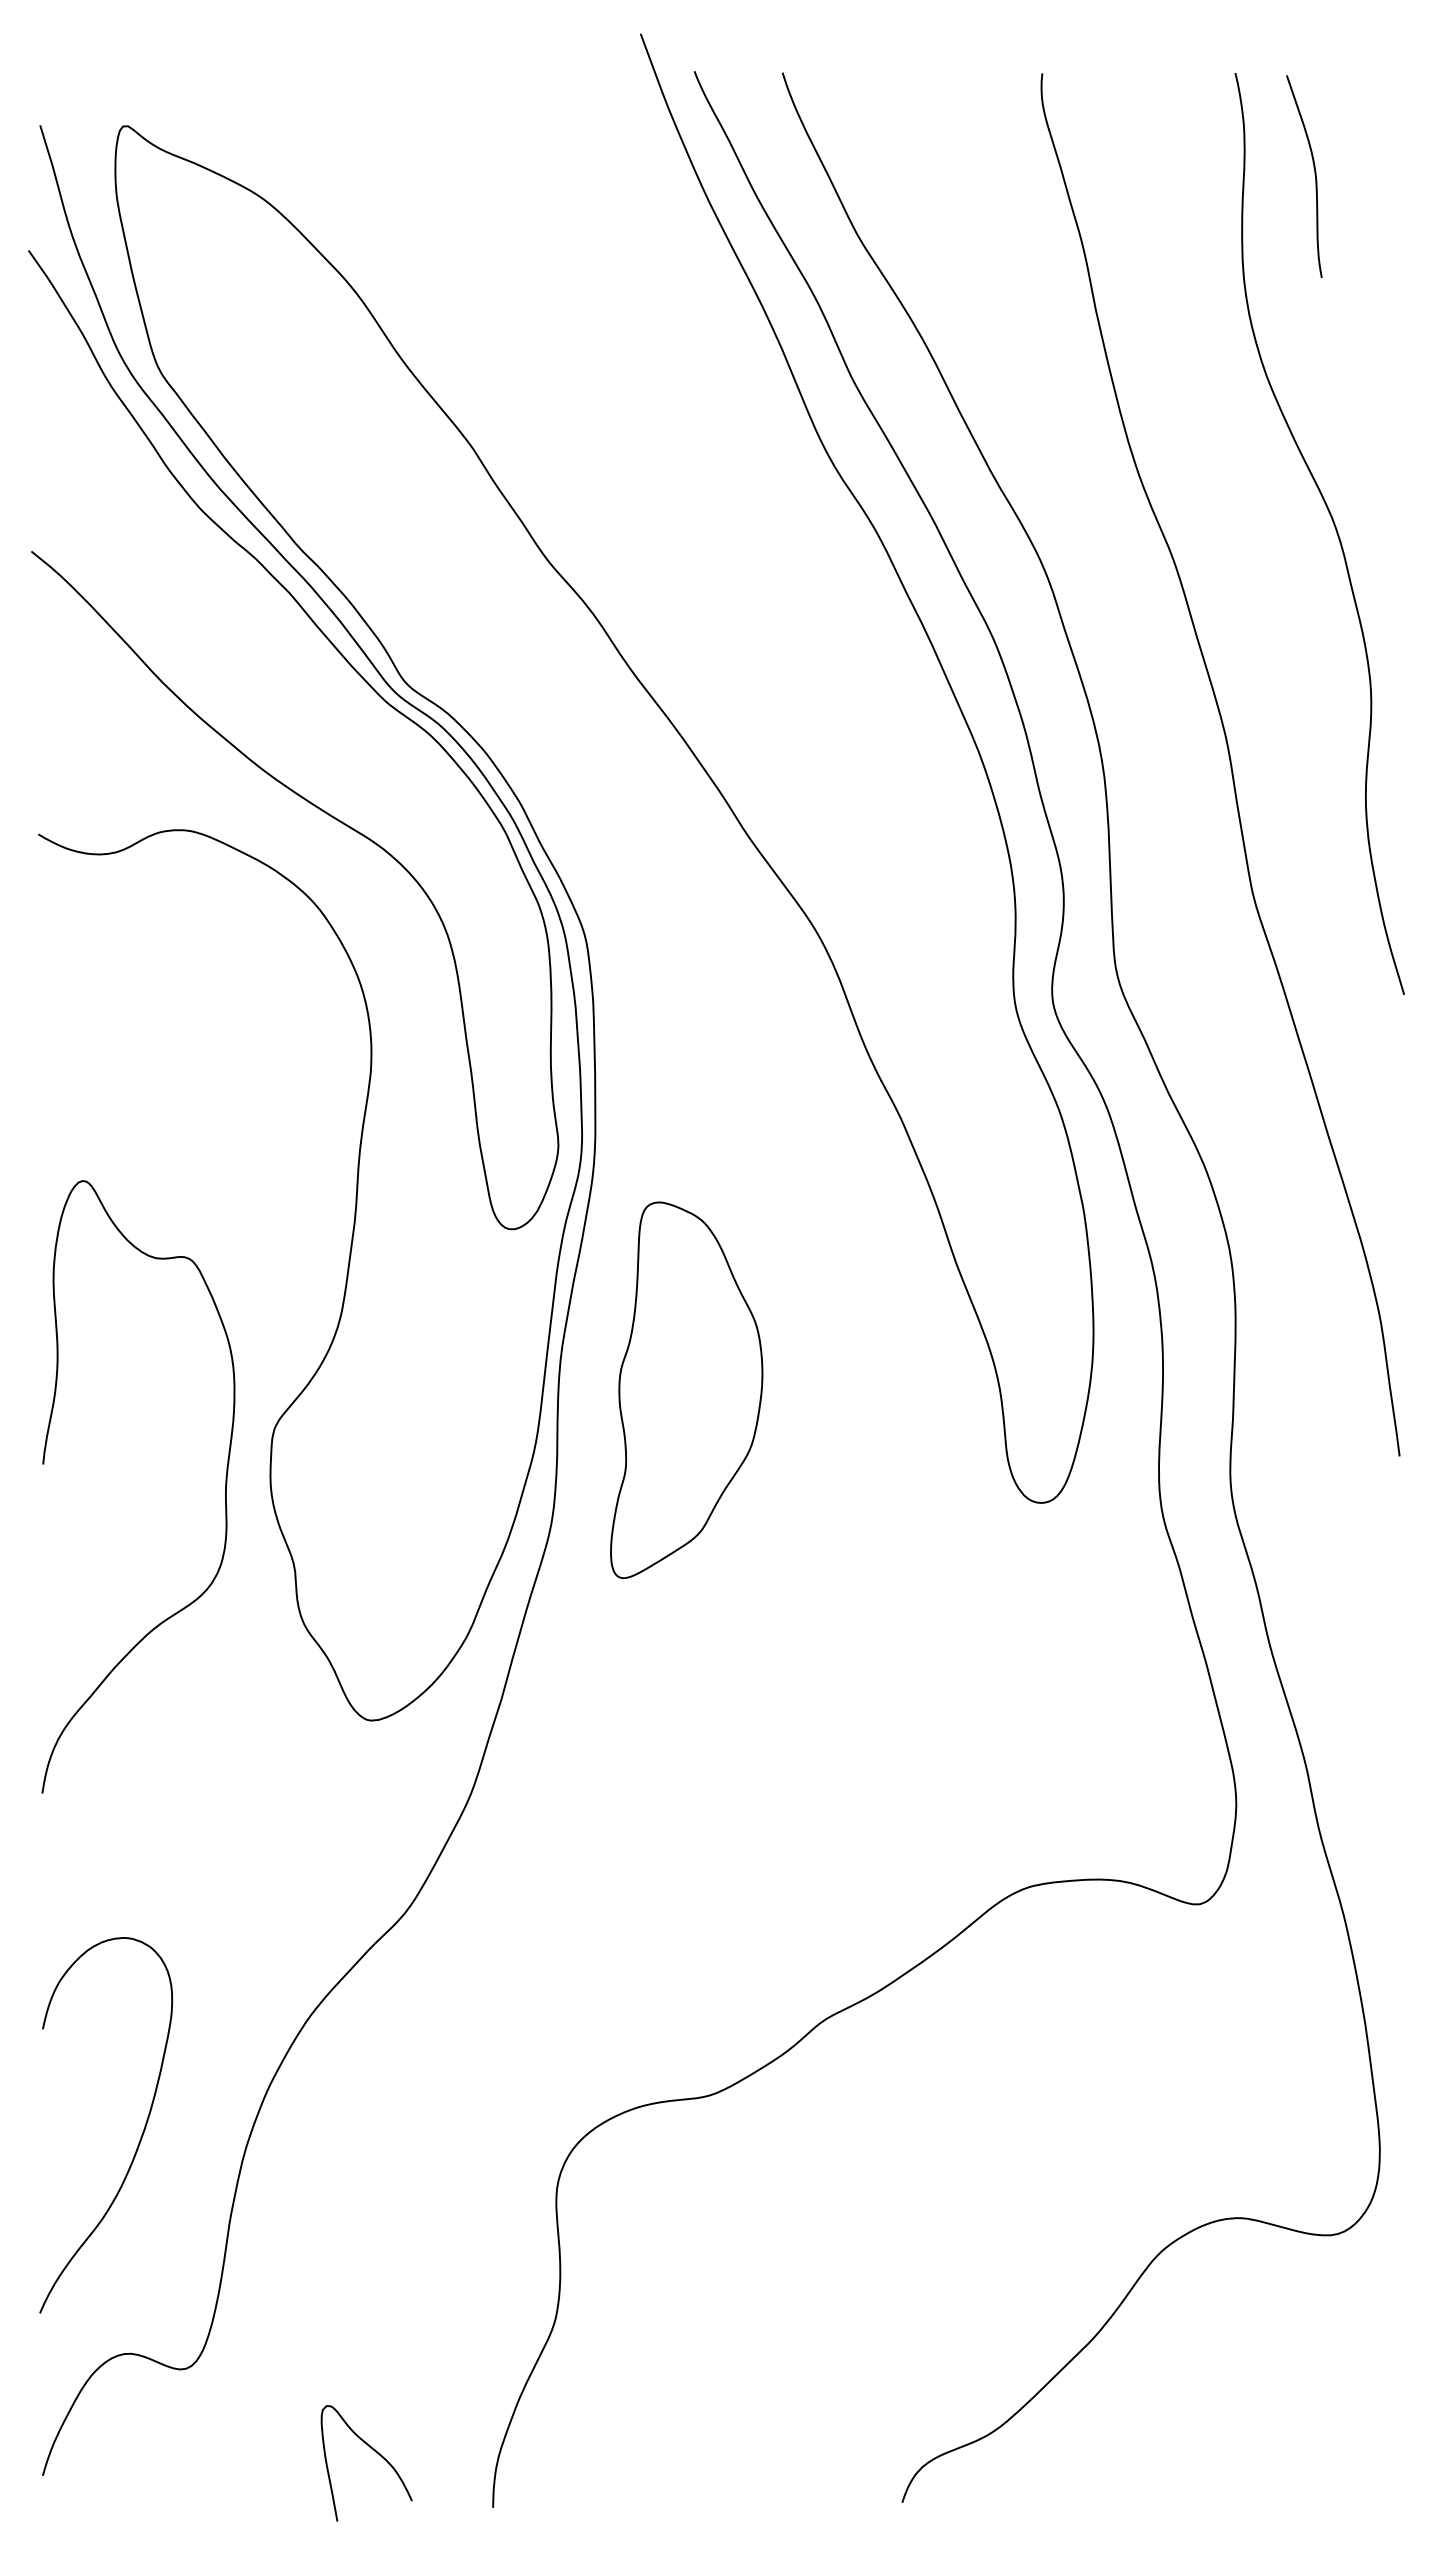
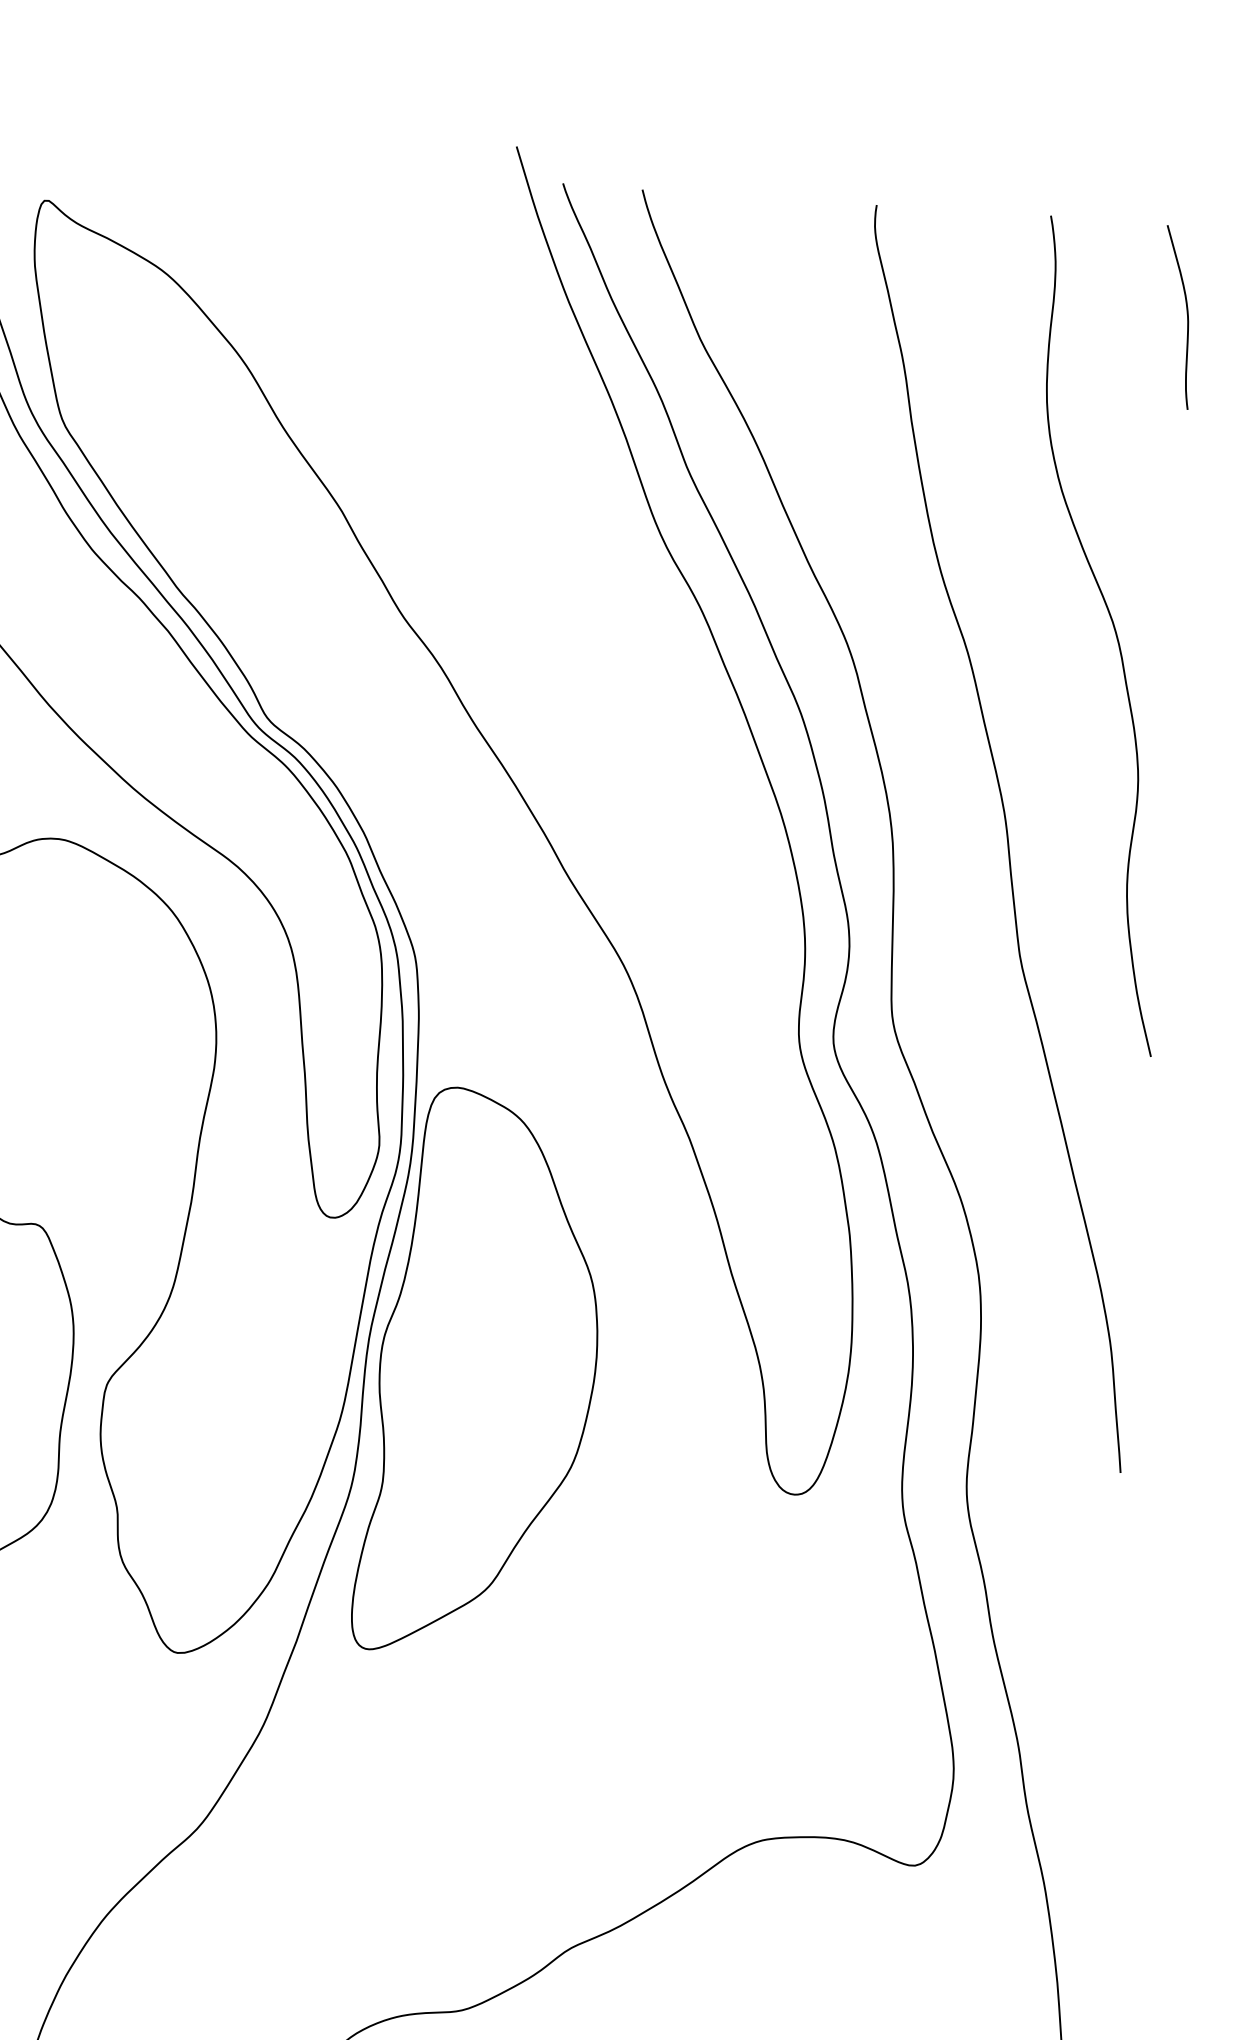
curve: (1314, 175) -> (1186, 317), moved
part: (686, 1390) -> (481, 1373), size x1.67

